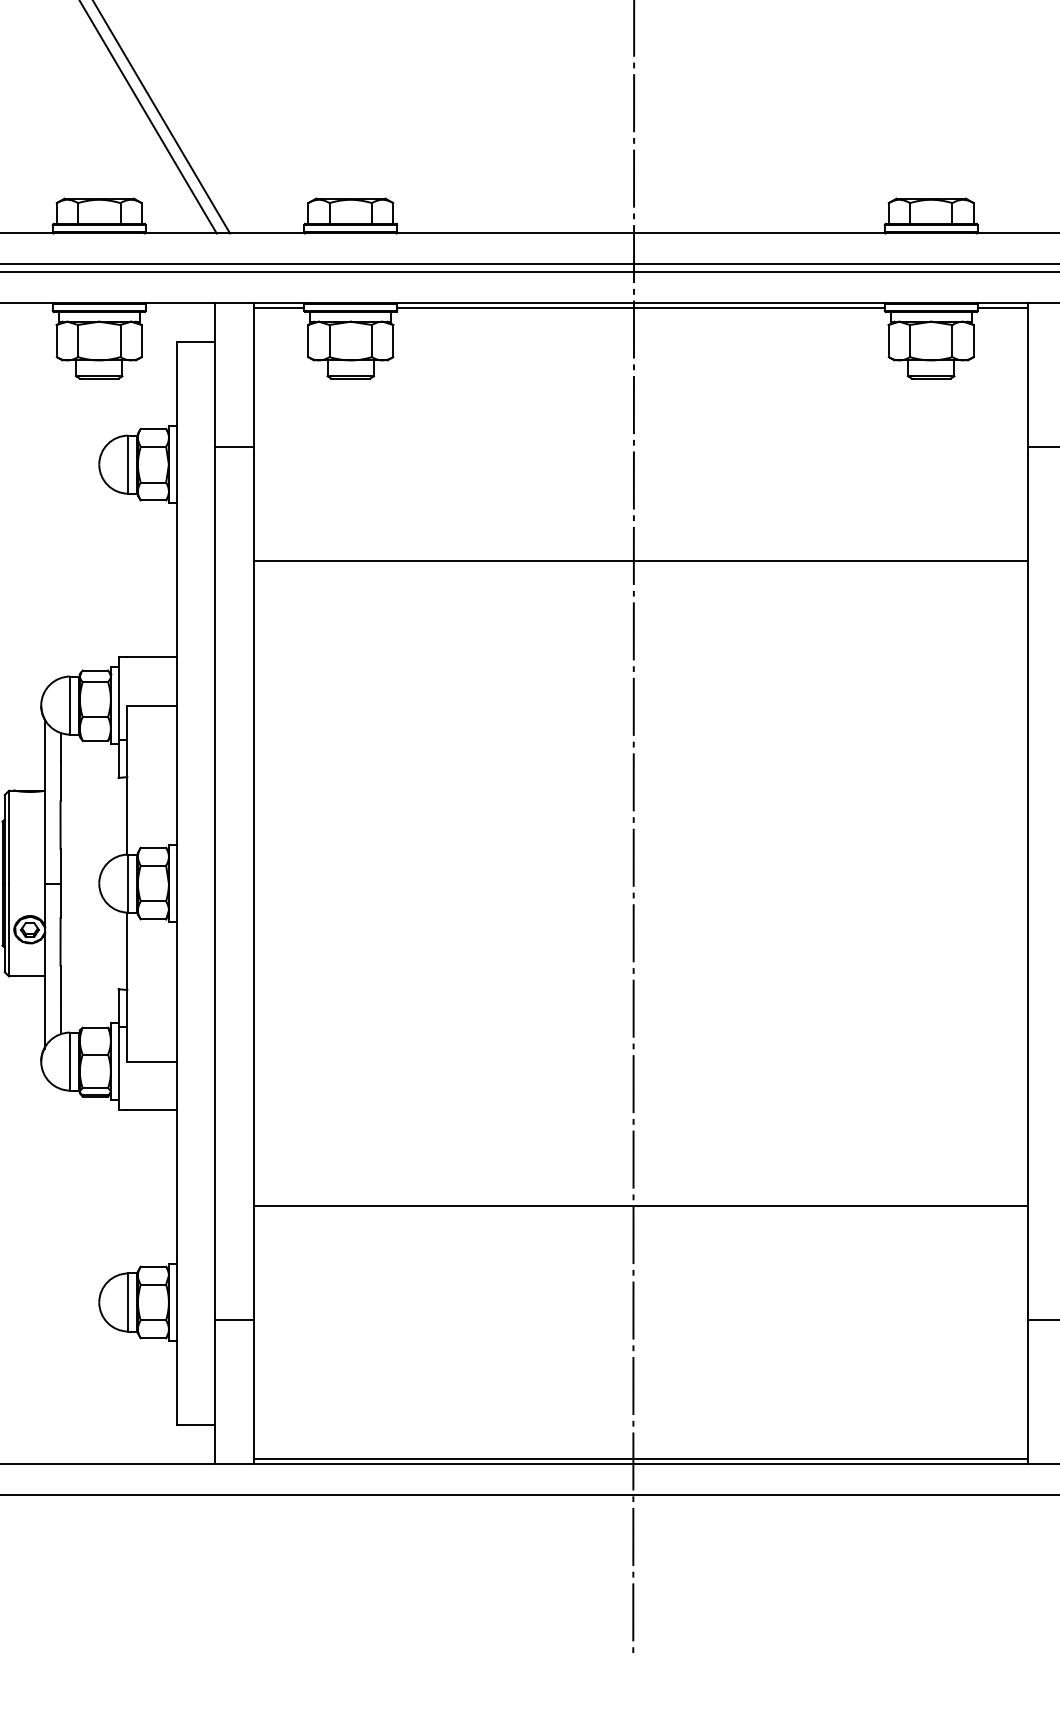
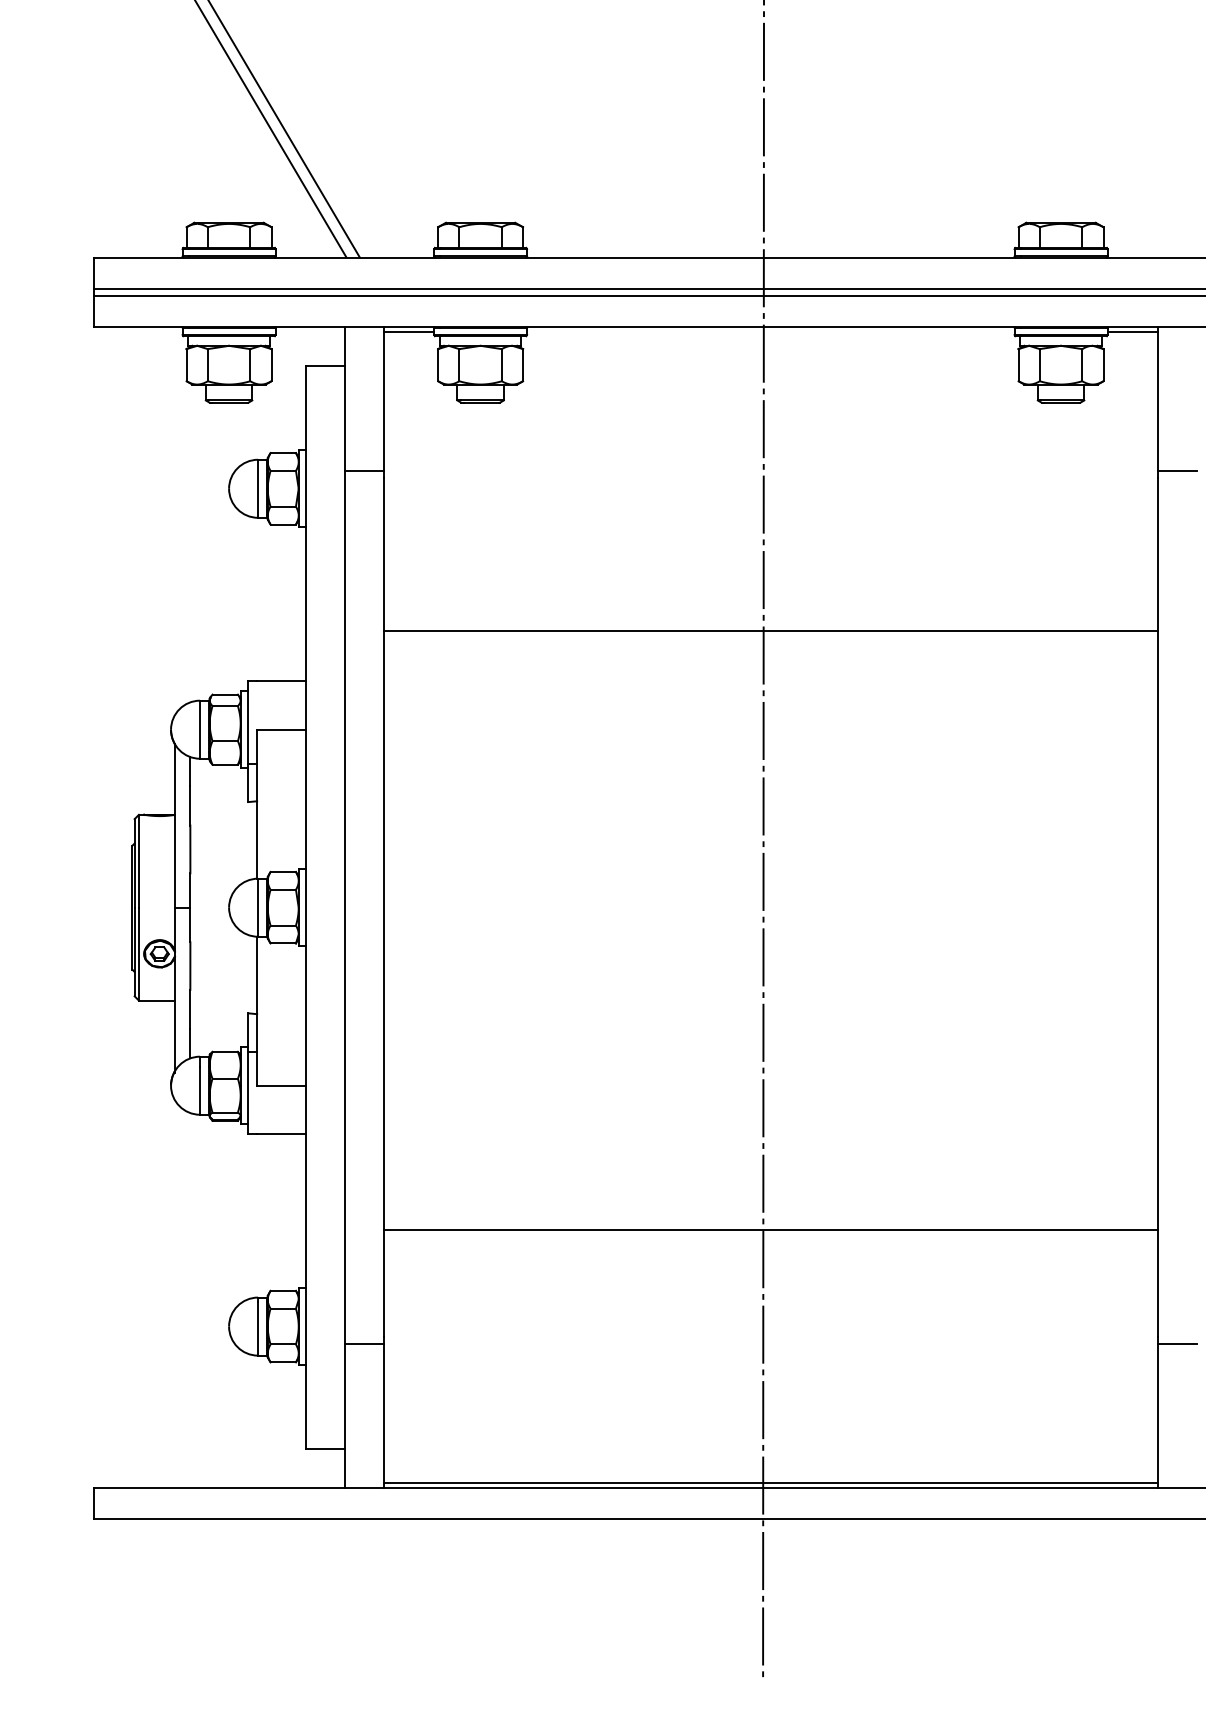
line: (640, 308) -> (770, 332), removed
line: (640, 561) -> (770, 631), moved

